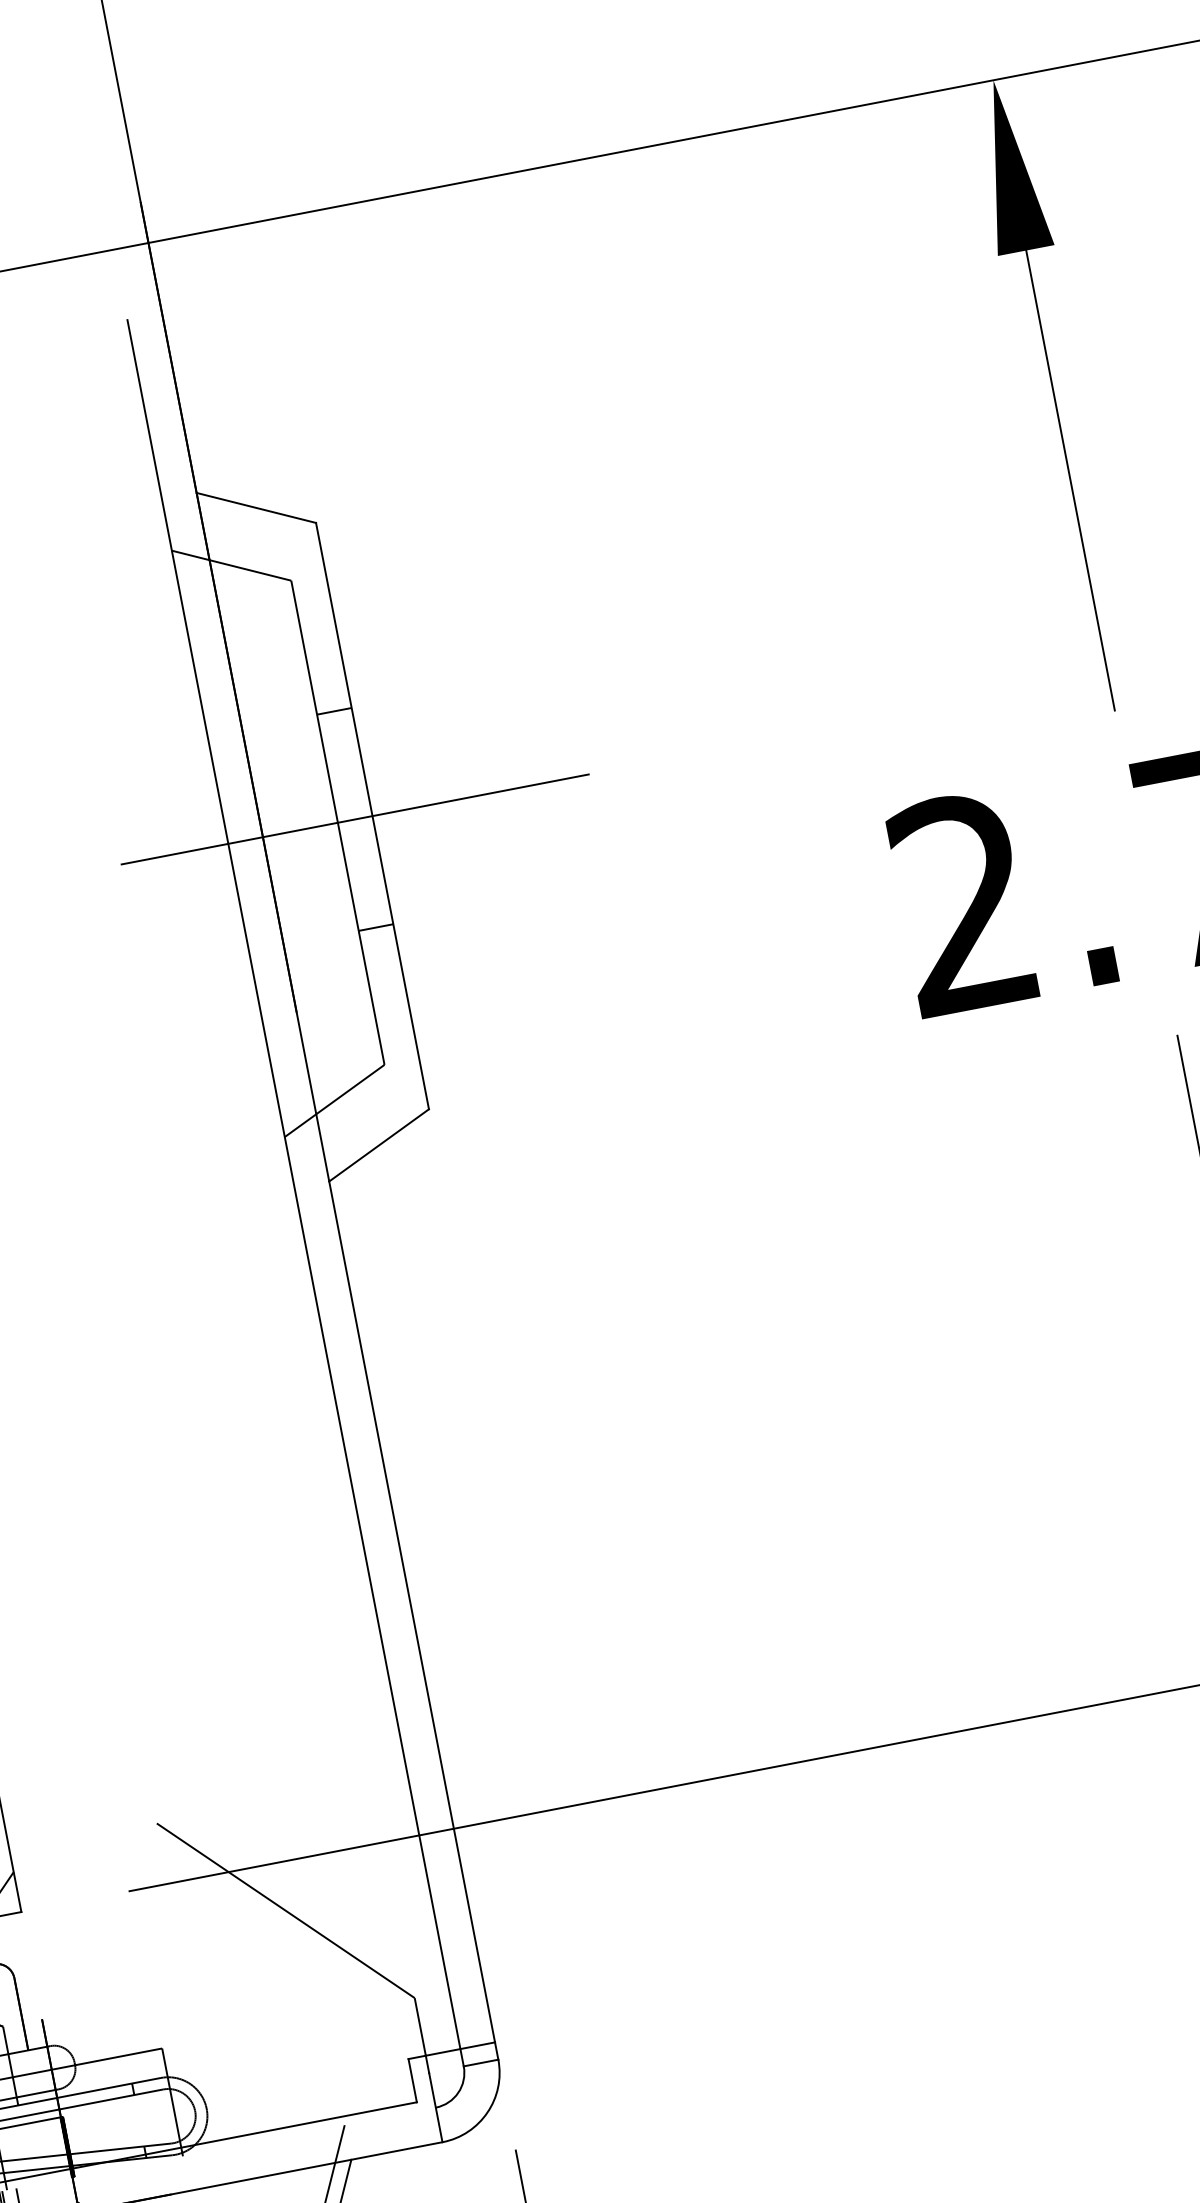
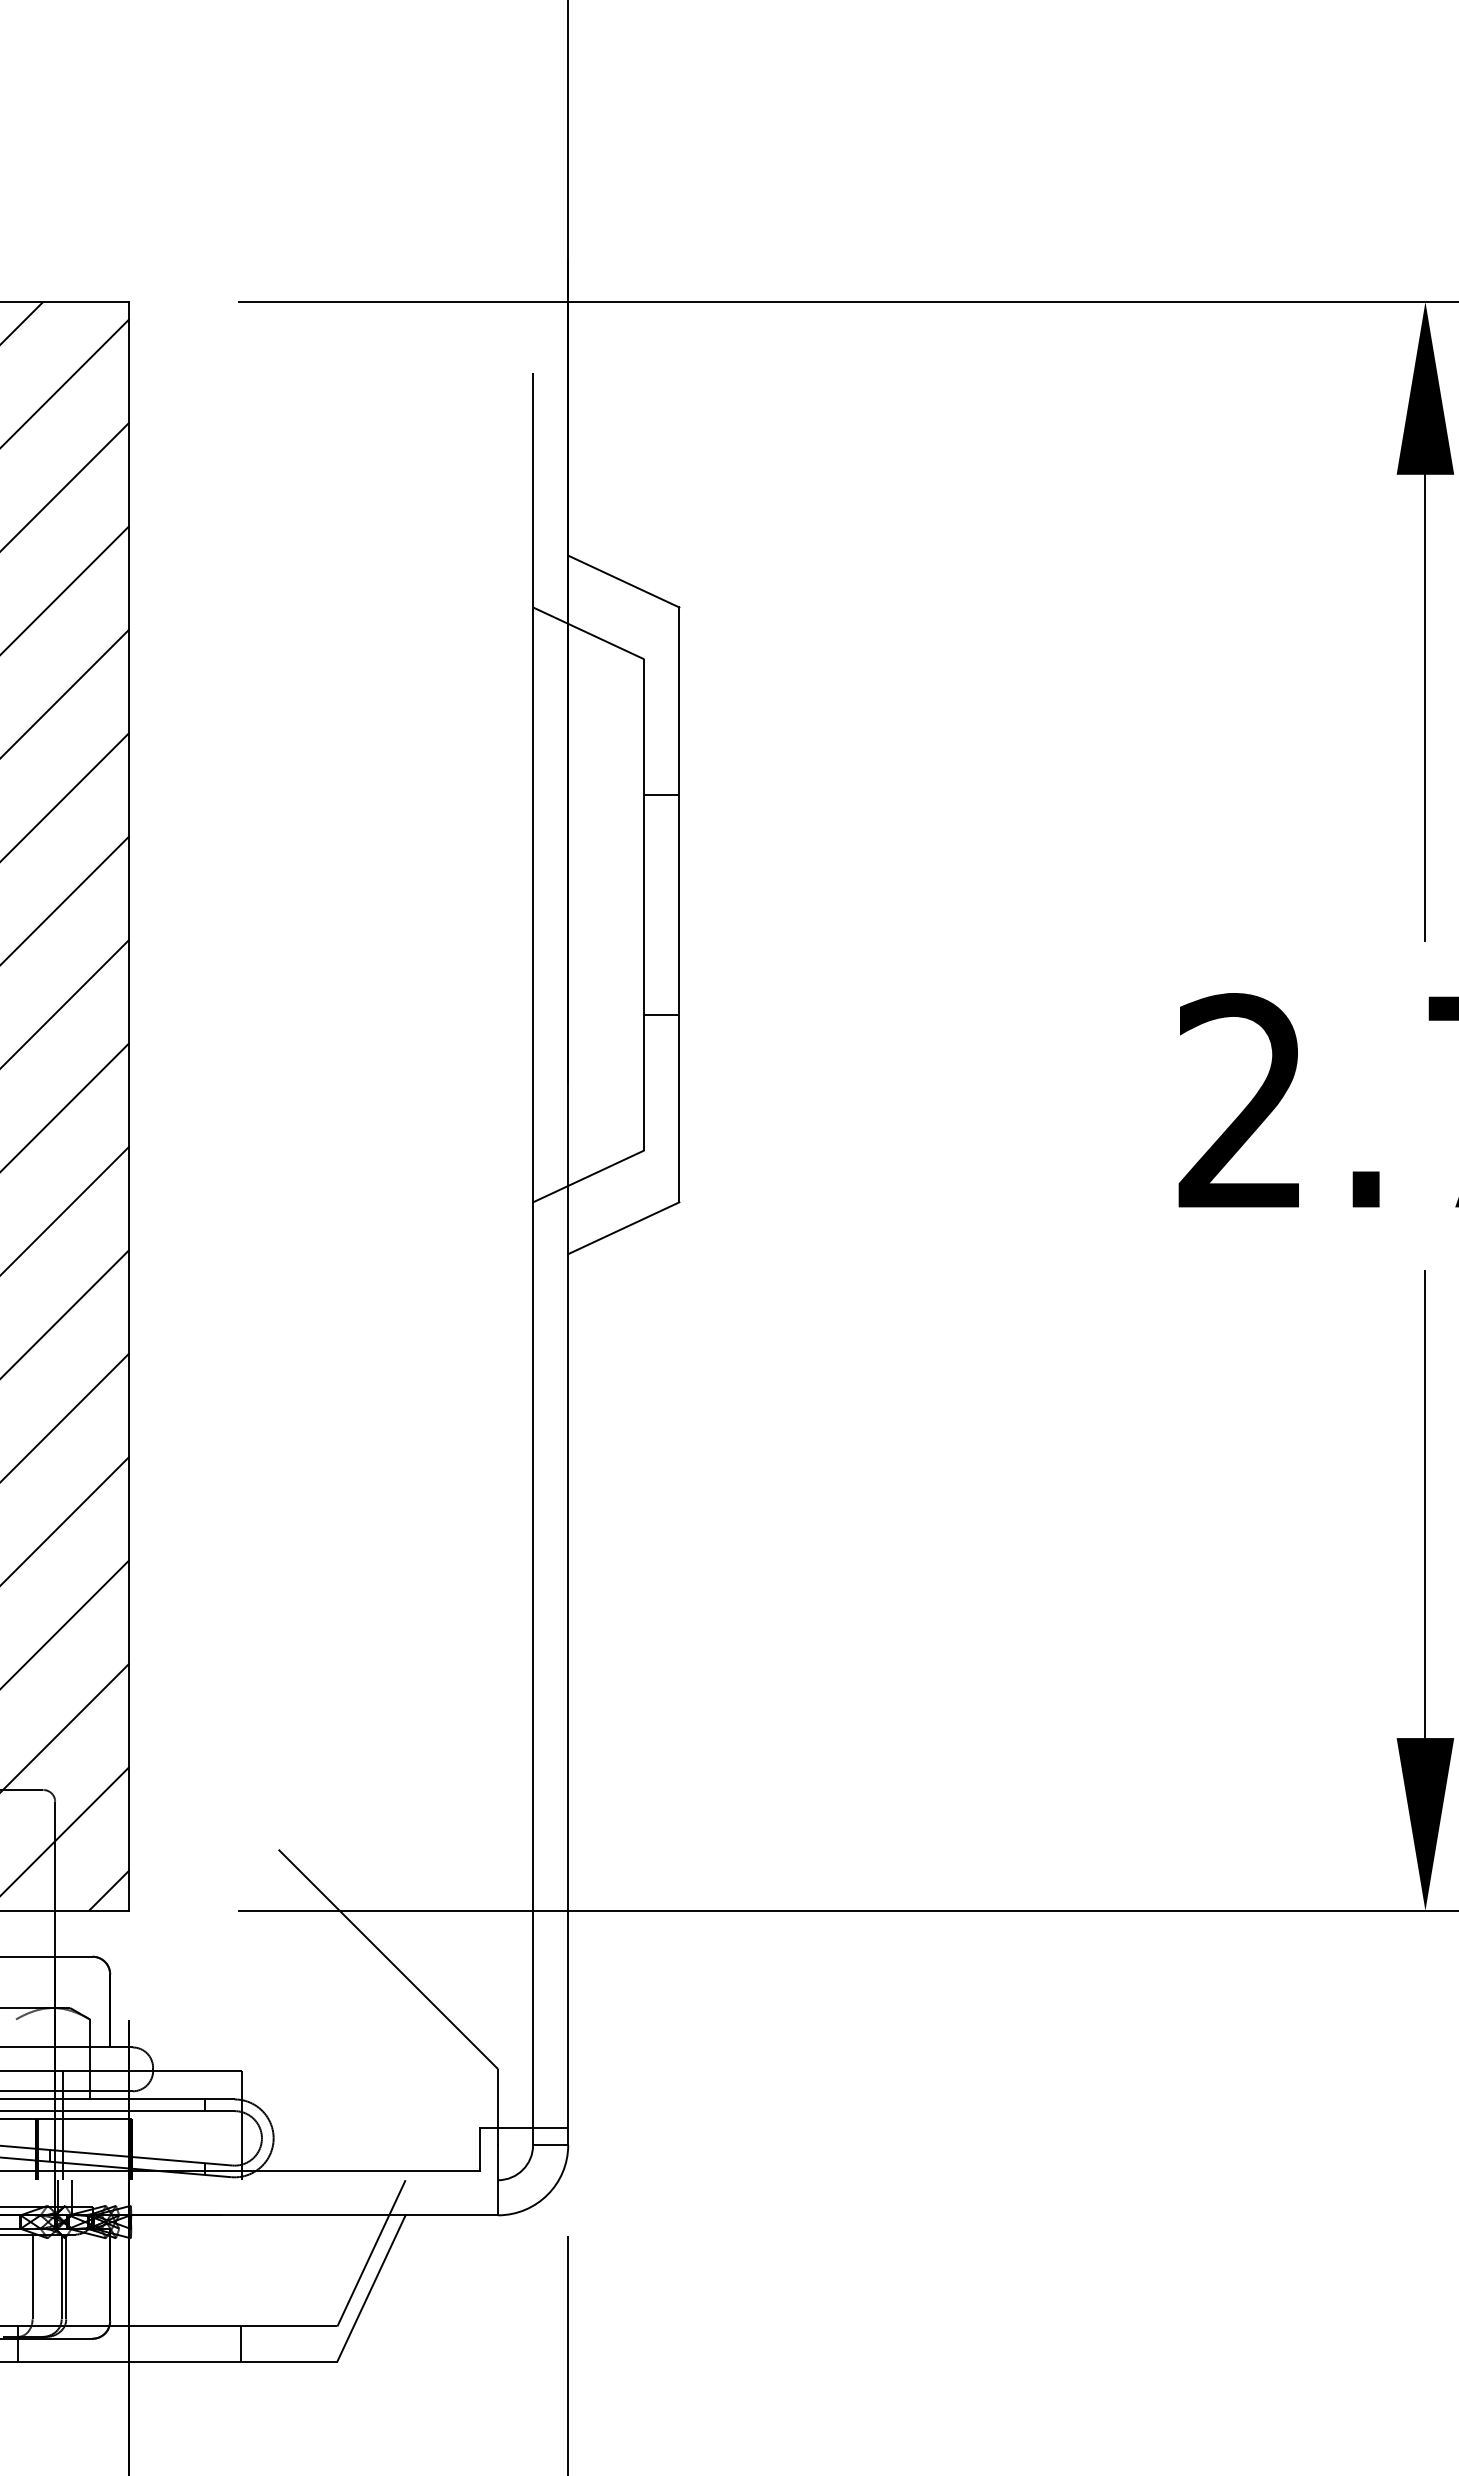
line: (354, 819) -> (661, 904), removed

